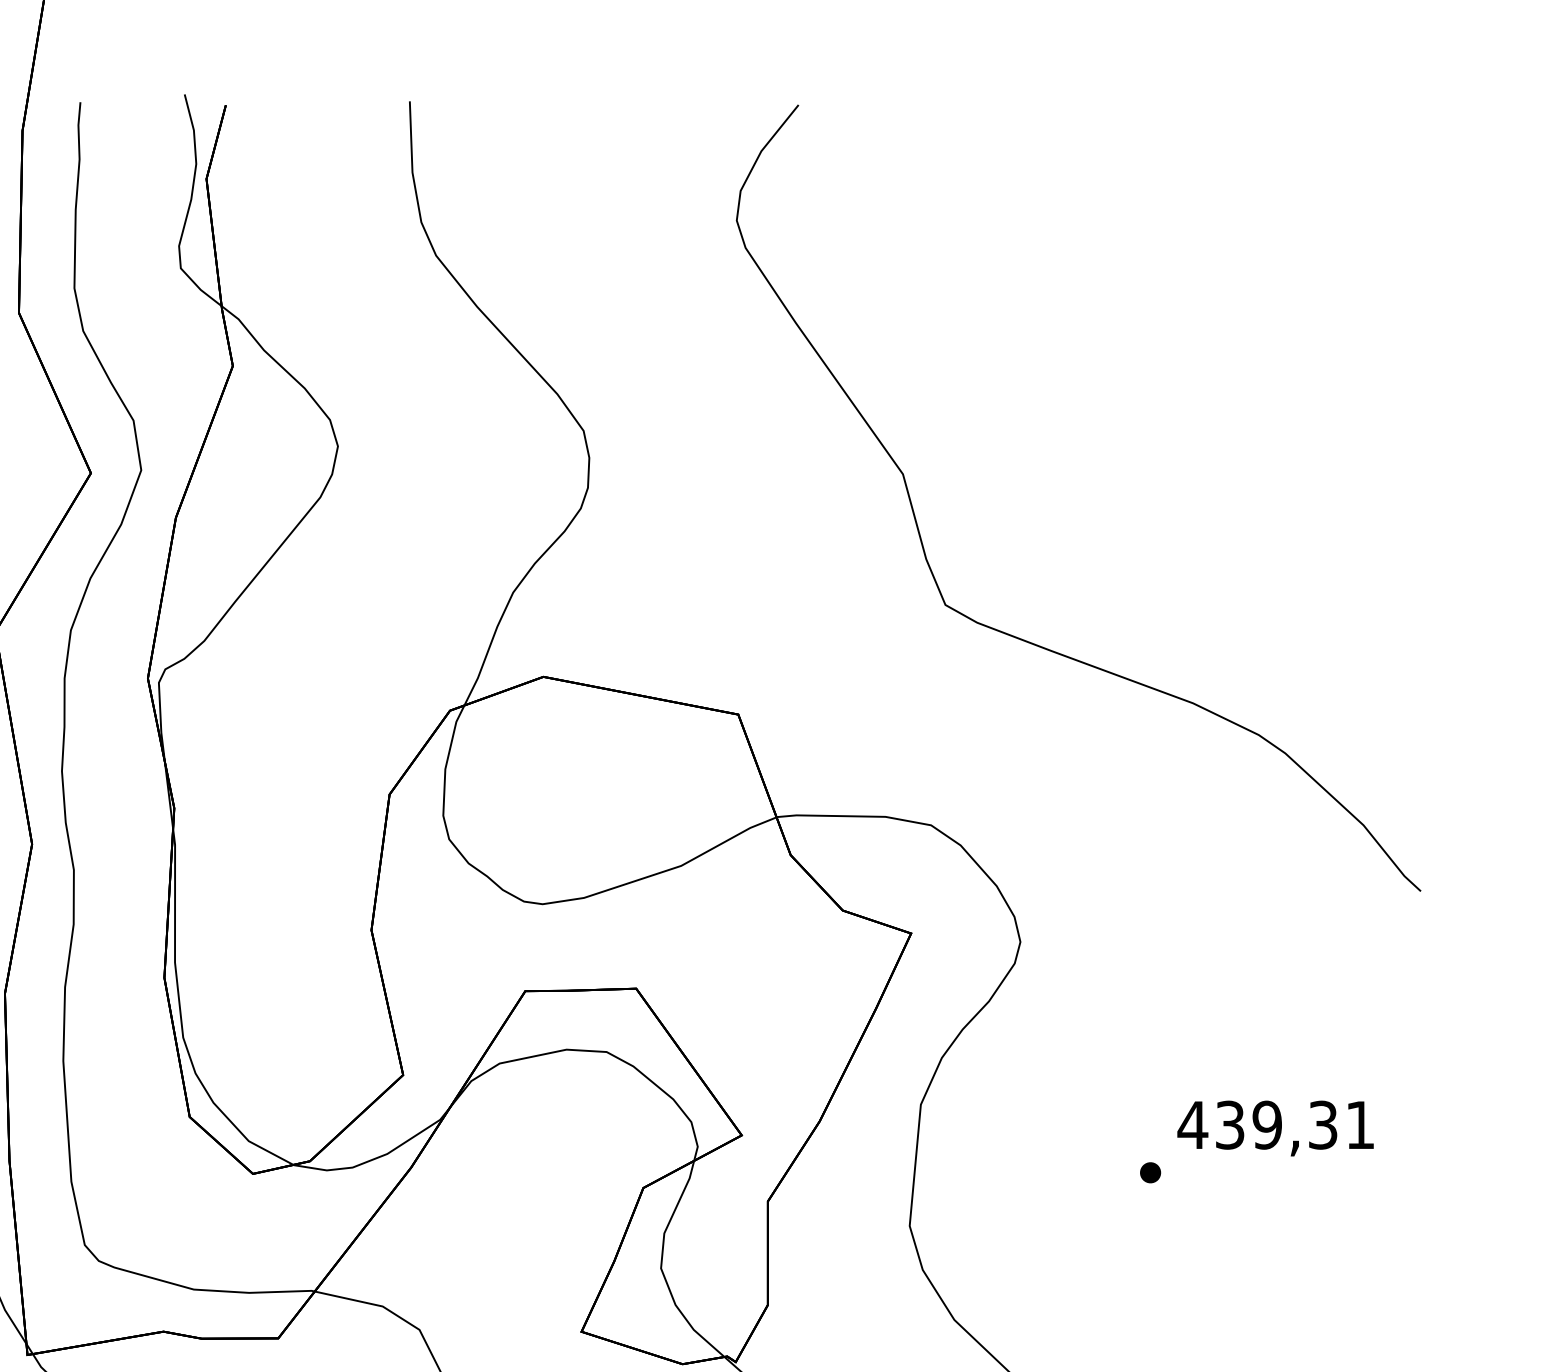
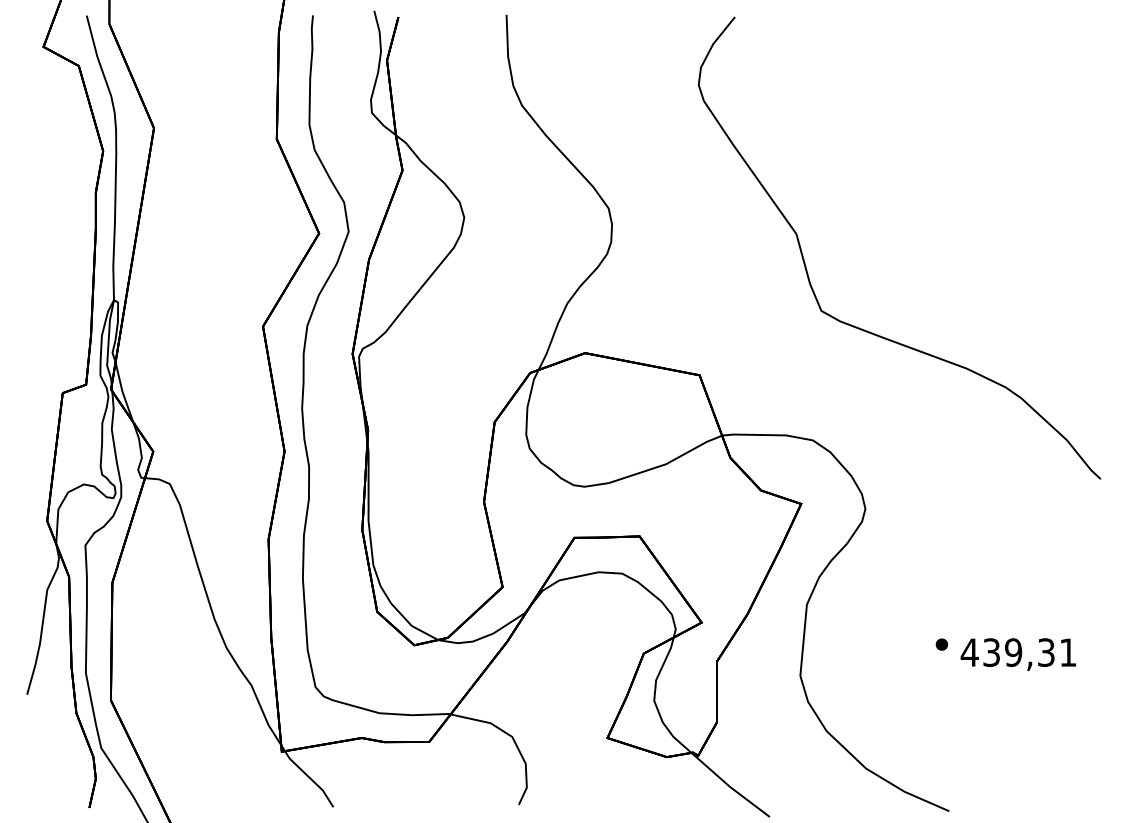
text: (1275, 1128) -> (1018, 654), moved

